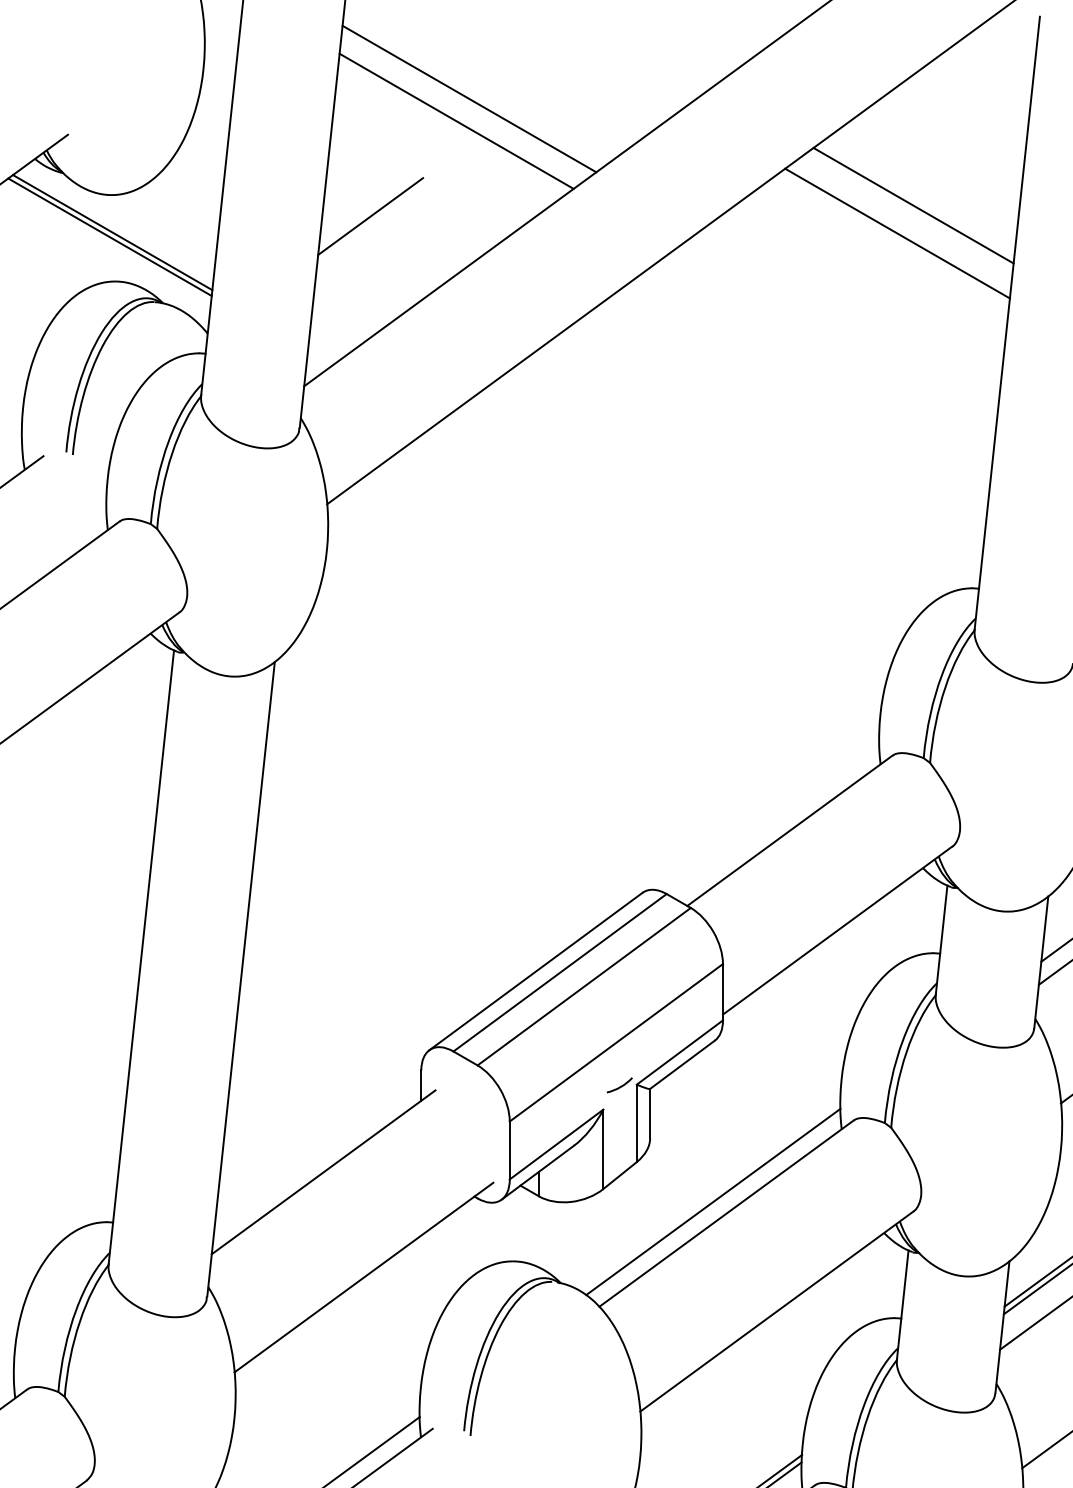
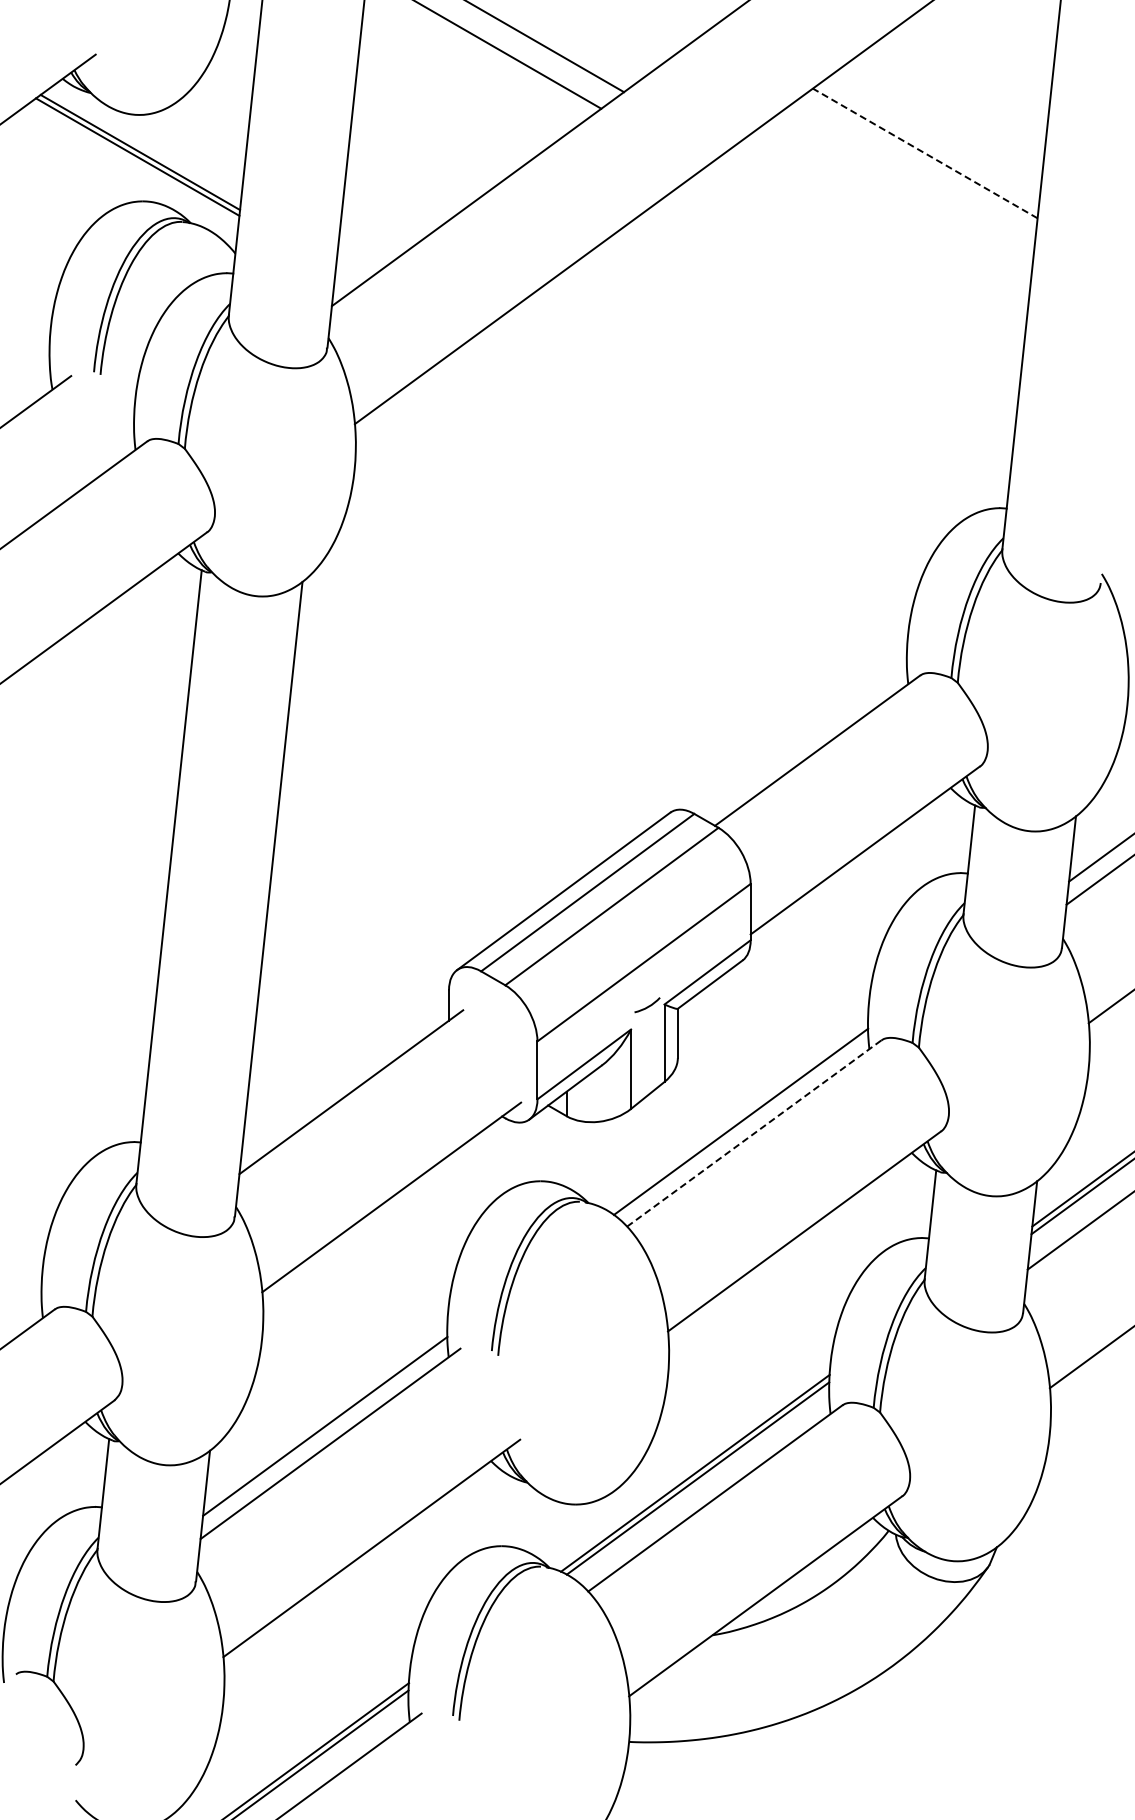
line: (913, 205) -> (941, 125), removed
line: (369, 216) -> (397, 136), removed
line: (897, 233) -> (925, 153), solid -> dashed
line: (726, 1213) -> (754, 1133), solid -> dashed

